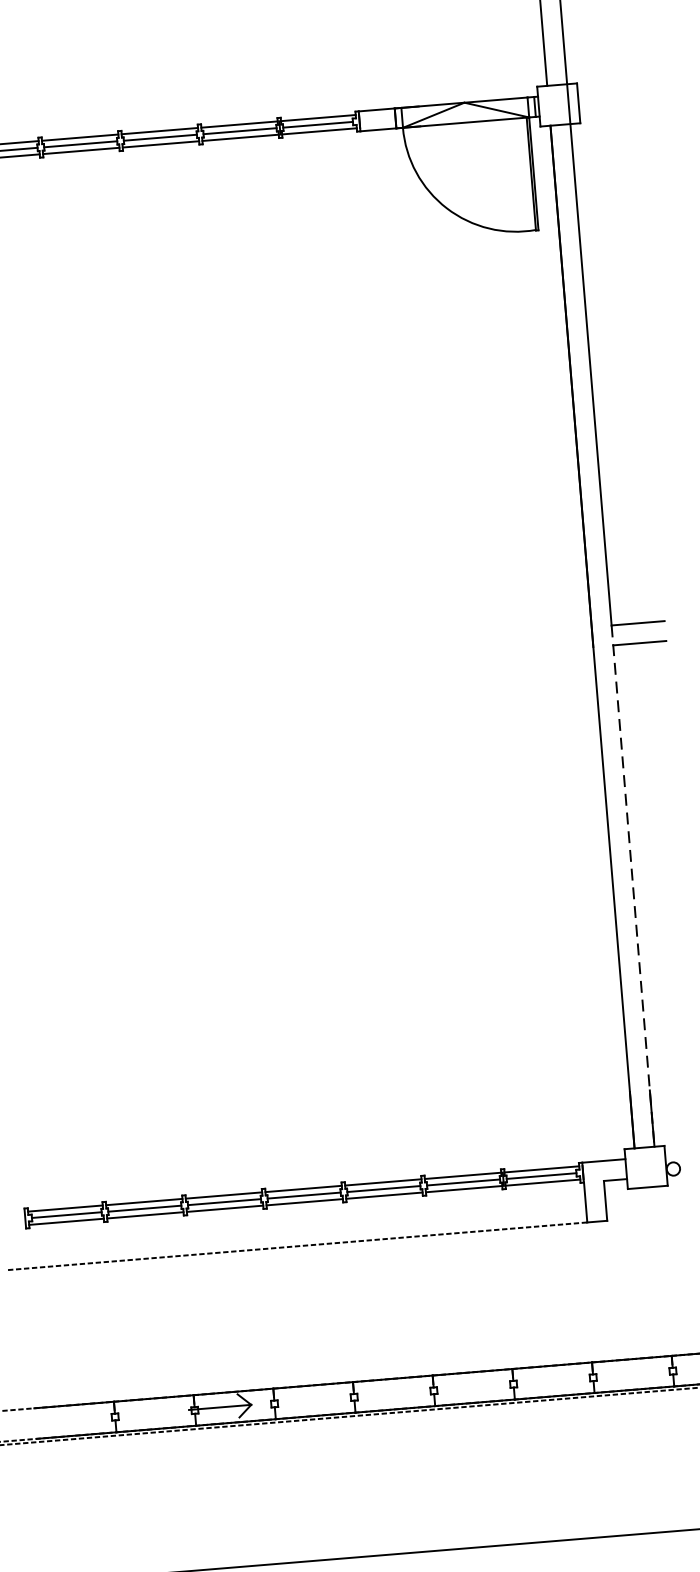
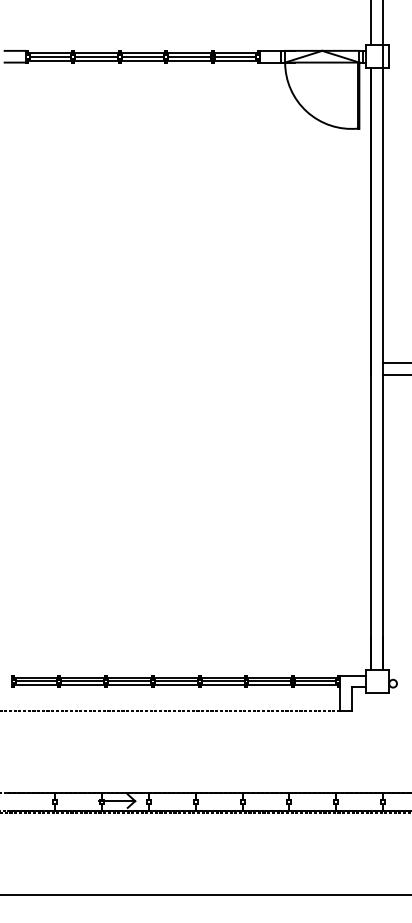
line: (633, 887) -> (383, 517), dashed -> solid

